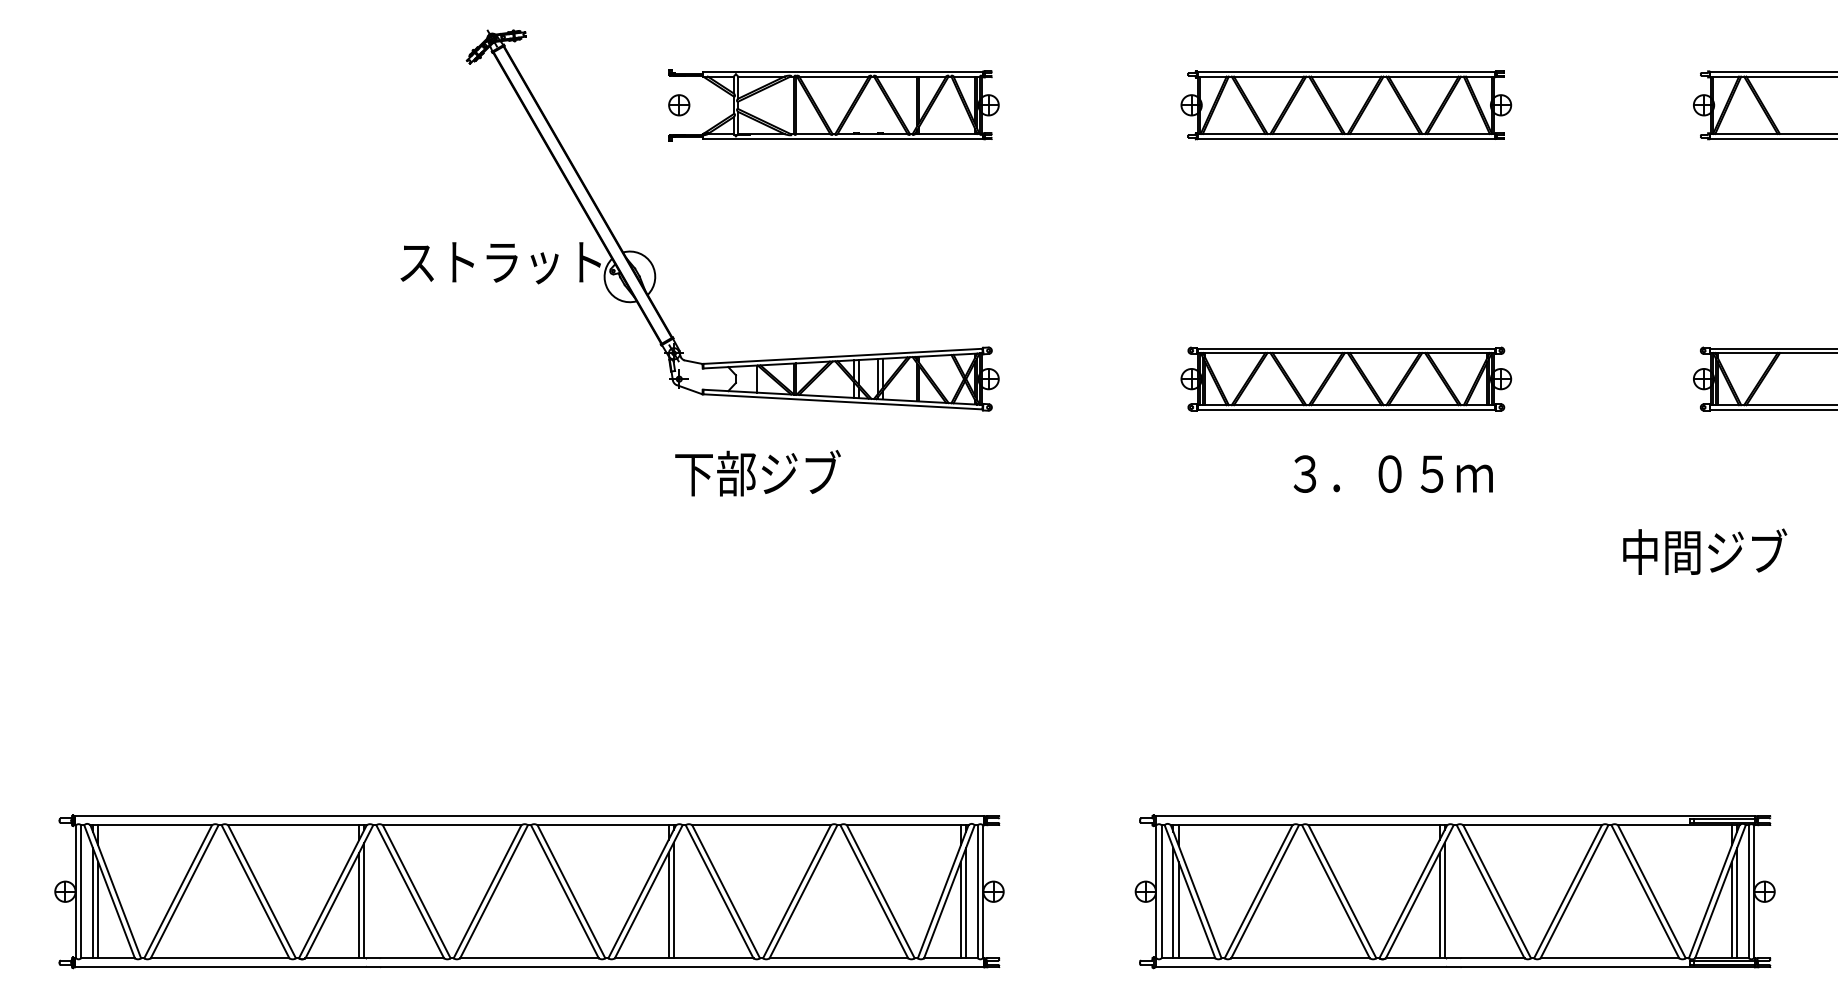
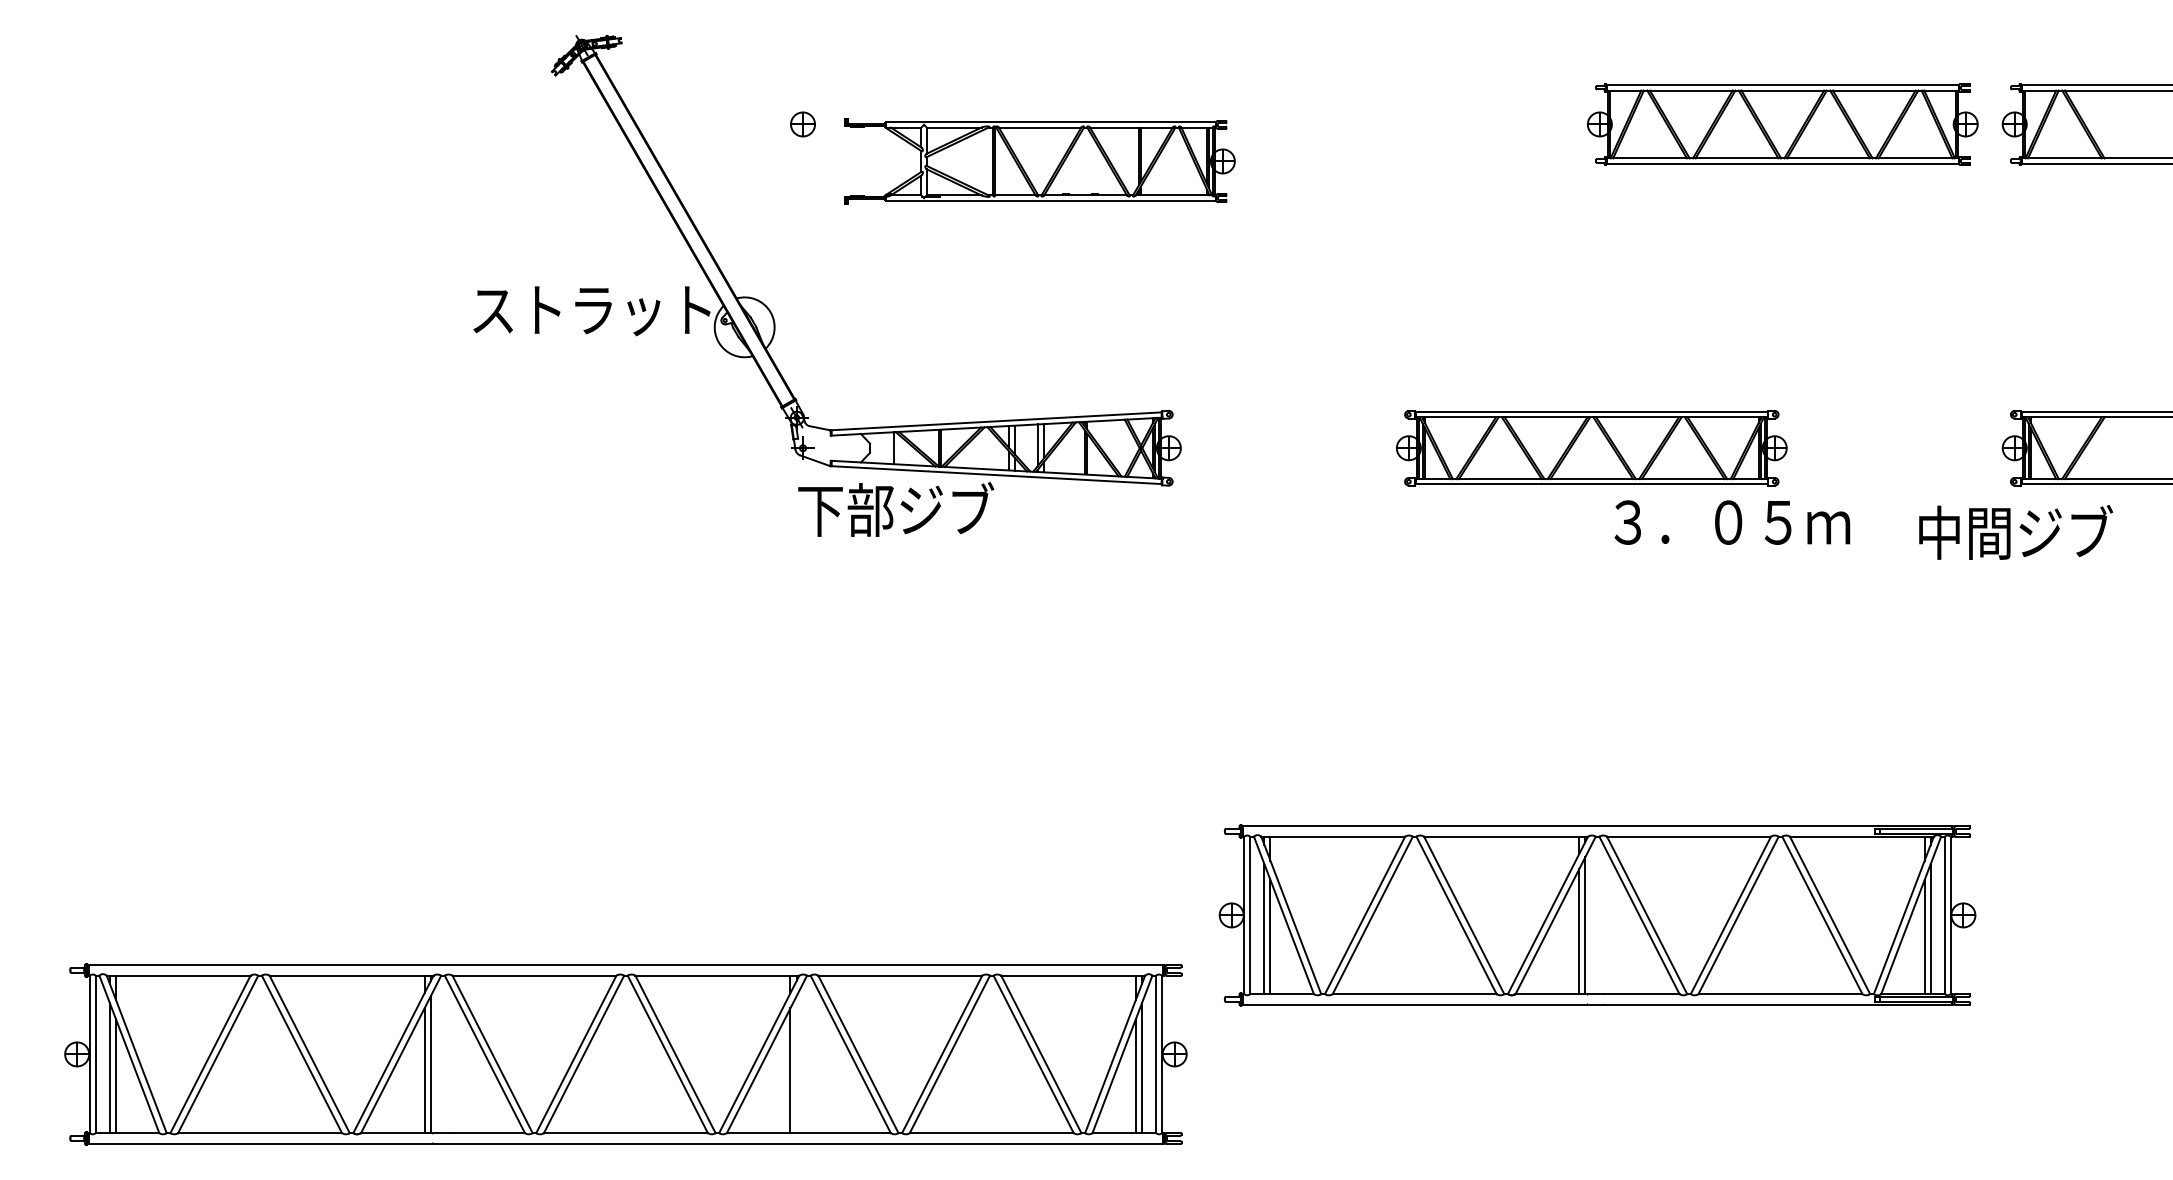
part: (833, 105) -> (1039, 161), moved
part: (1346, 105) -> (1782, 124), moved
text: (758, 473) -> (896, 509), moved
text: (1393, 474) -> (1732, 522), moved
text: (1705, 551) -> (2016, 532), moved
part: (1455, 891) -> (1597, 915), moved
line: (673, 900) -> (796, 1064), removed

